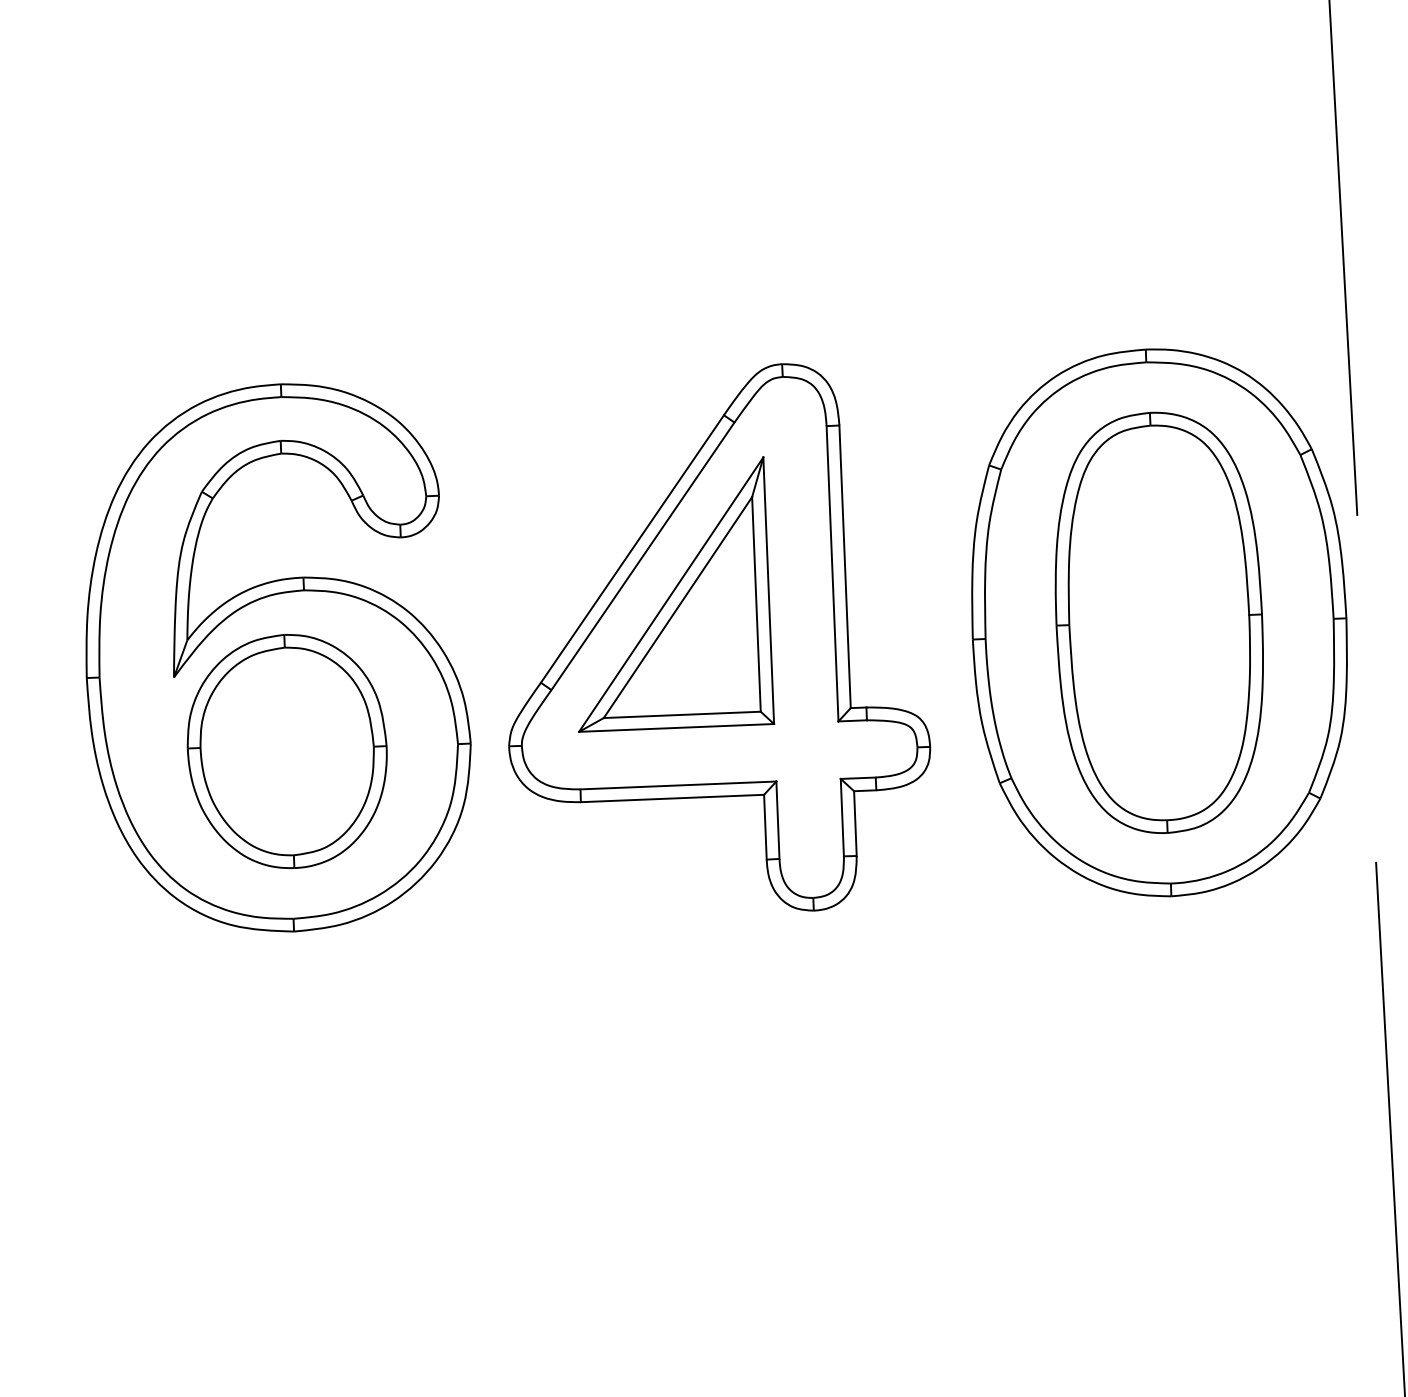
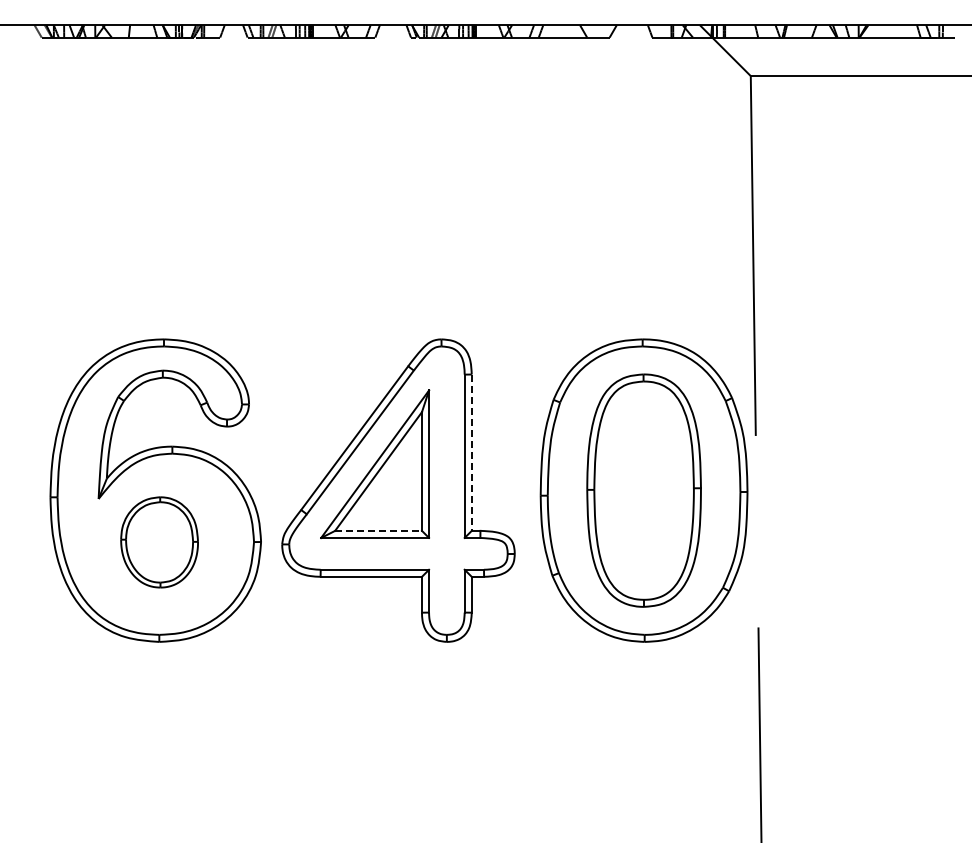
line: (844, 568) -> (471, 453), solid -> dashed
line: (683, 714) -> (379, 530), solid -> dashed
part: (287, 751) -> (159, 542), size x0.7

